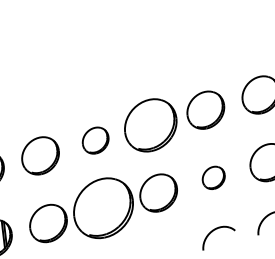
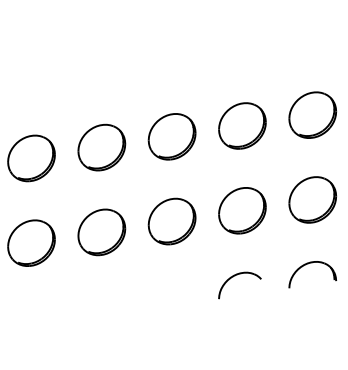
part: (150, 125) -> (171, 136), size x0.71
part: (95, 140) -> (101, 147), size x1.43
part: (213, 177) -> (242, 210), size x1.67
part: (103, 208) -> (101, 232), size x0.62

